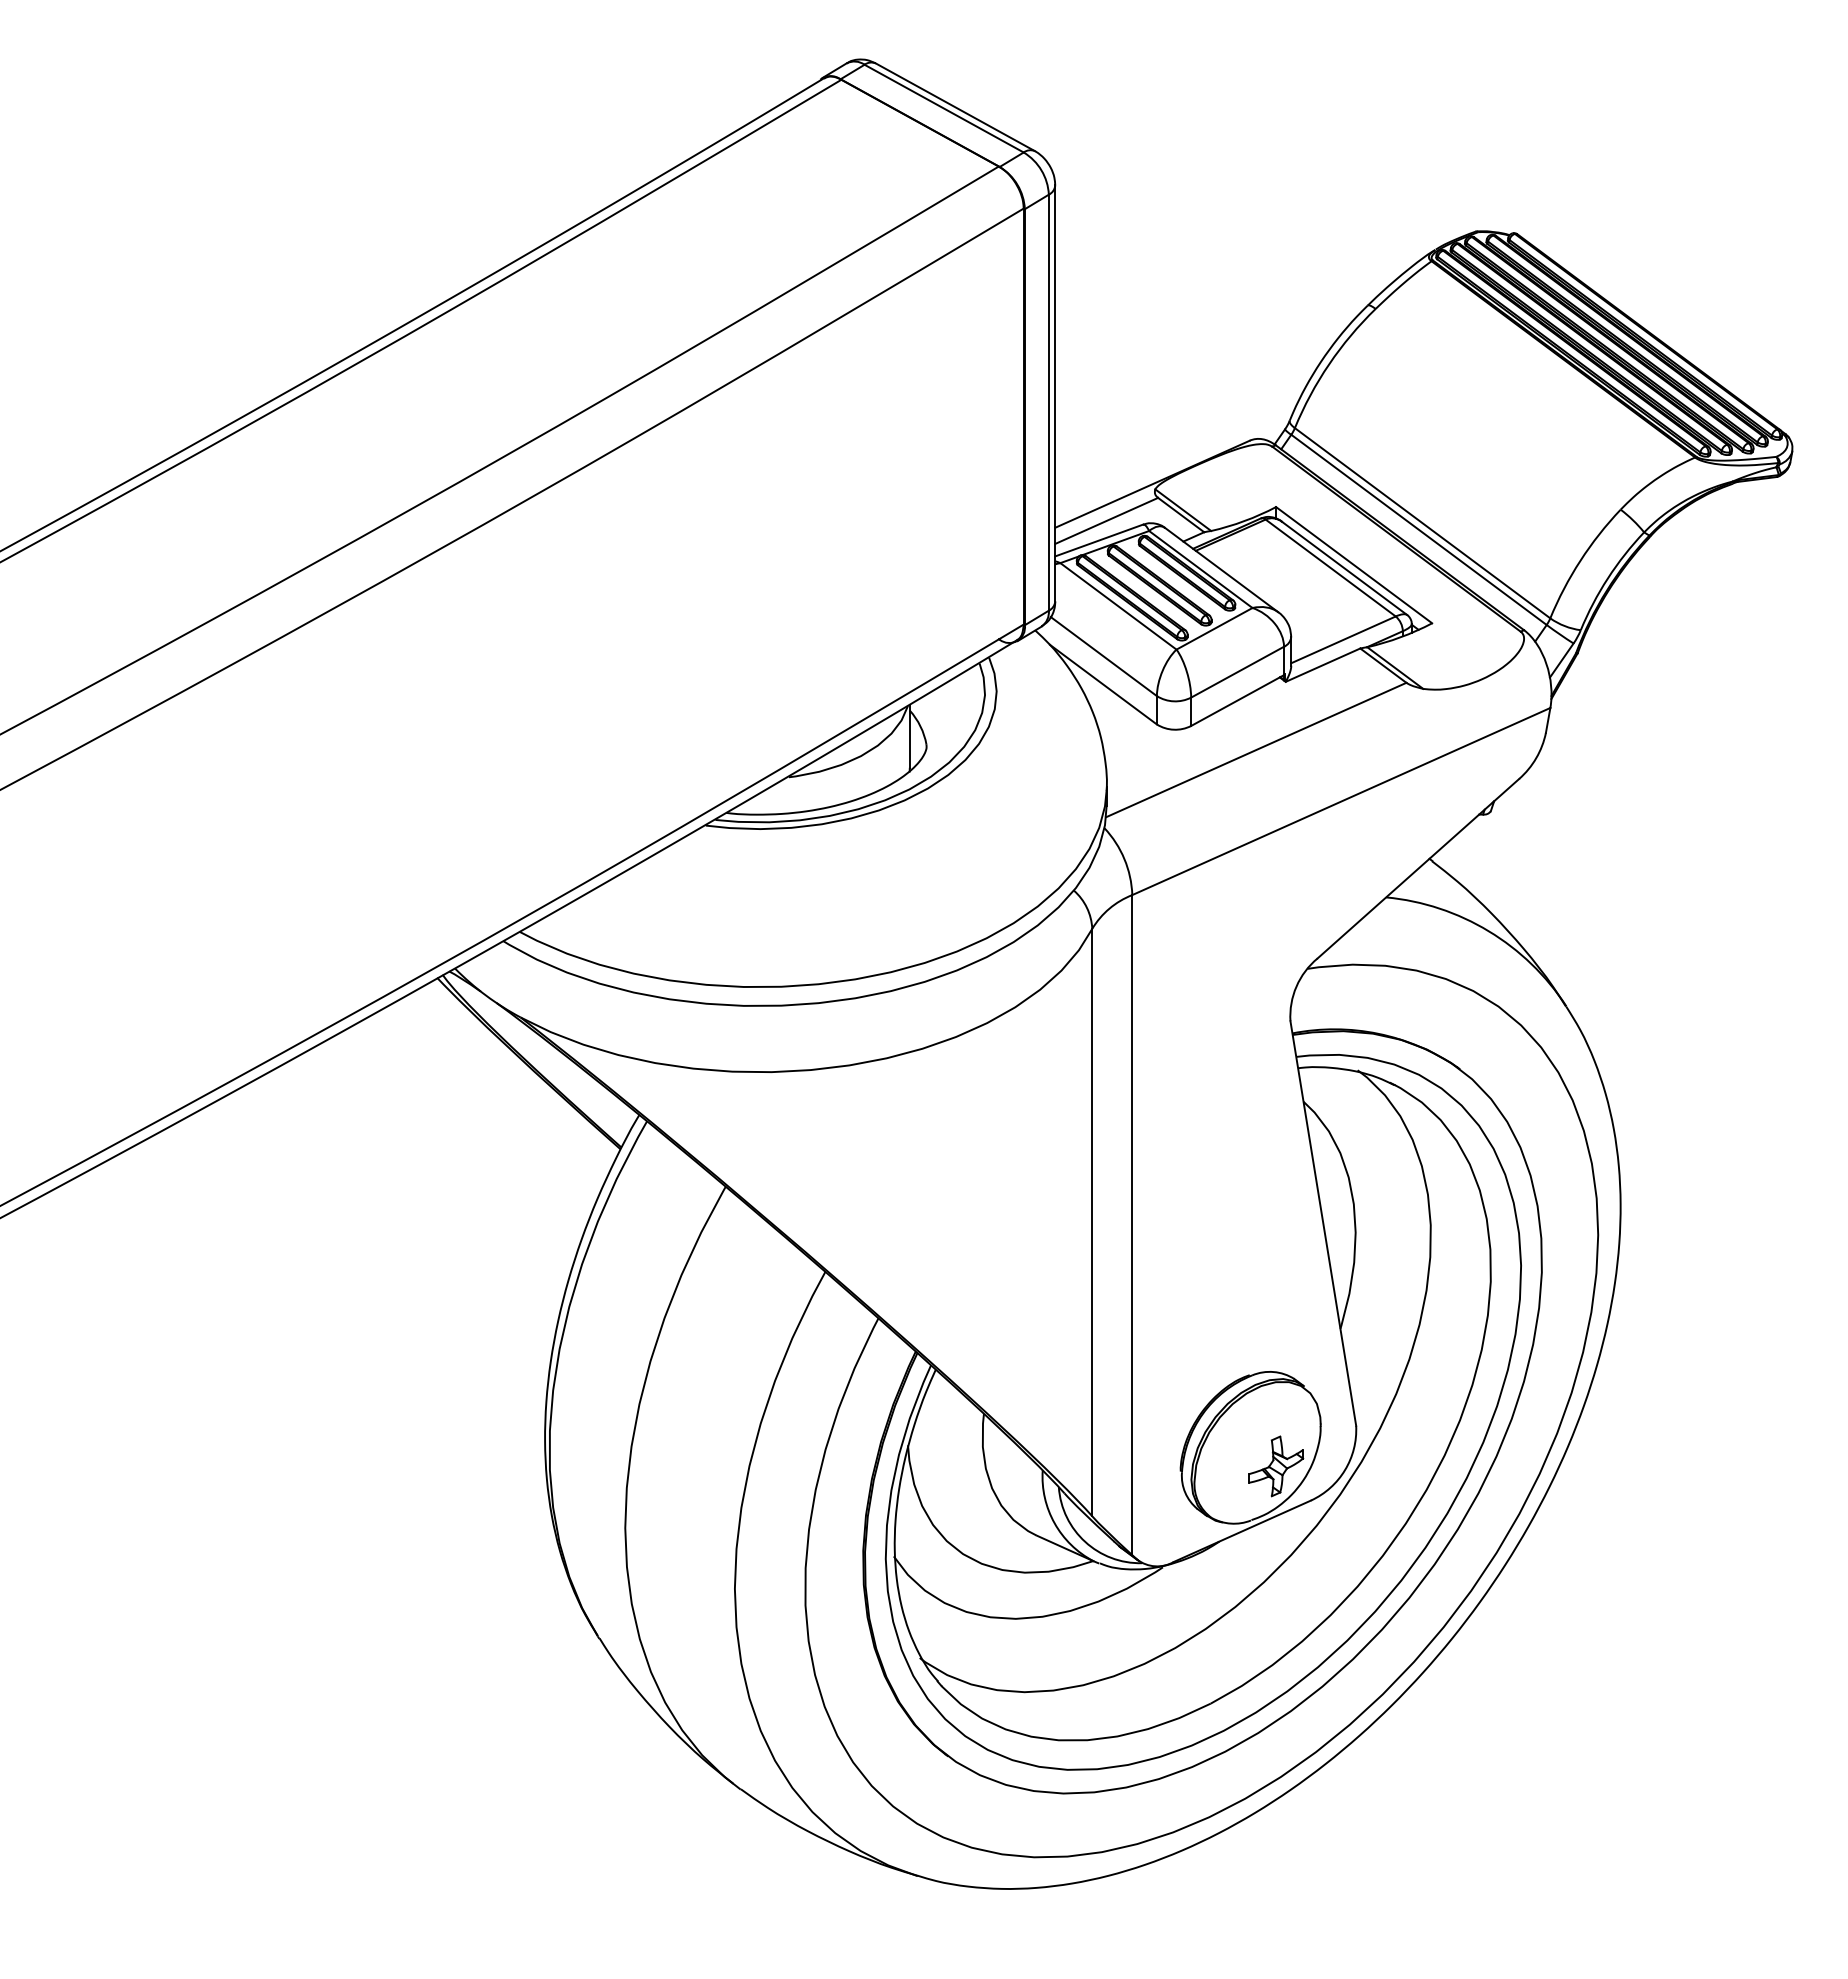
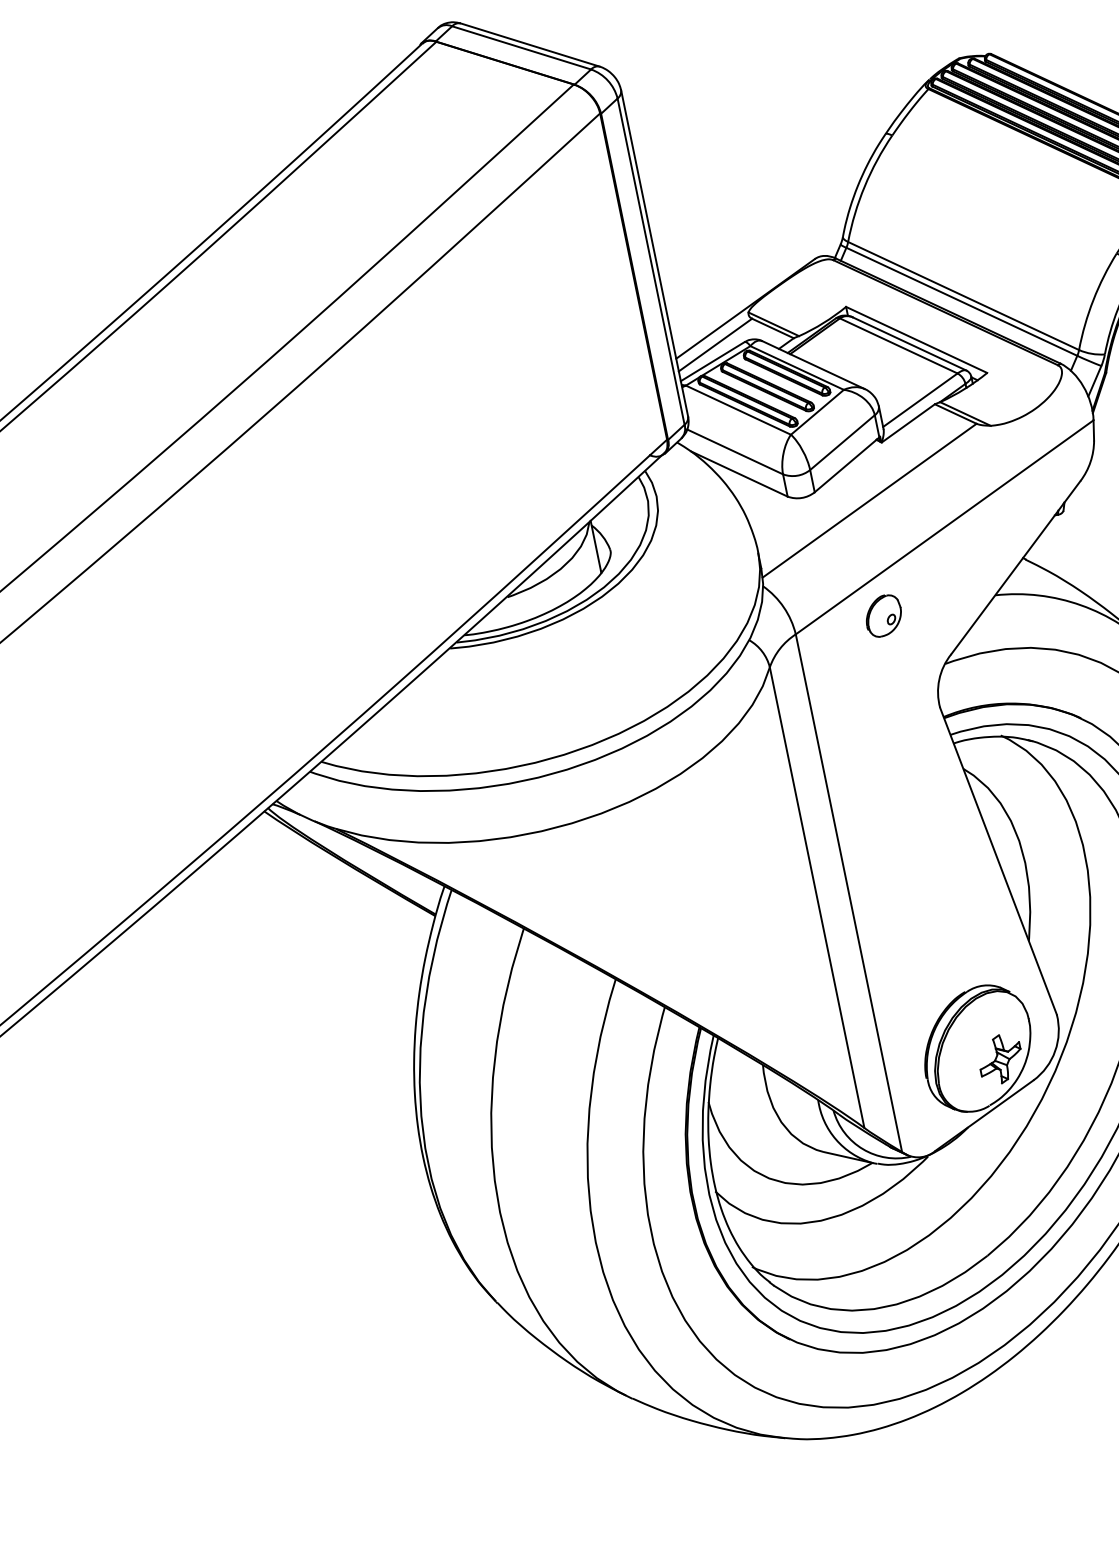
part: (1244, 894) -> (883, 615), added

